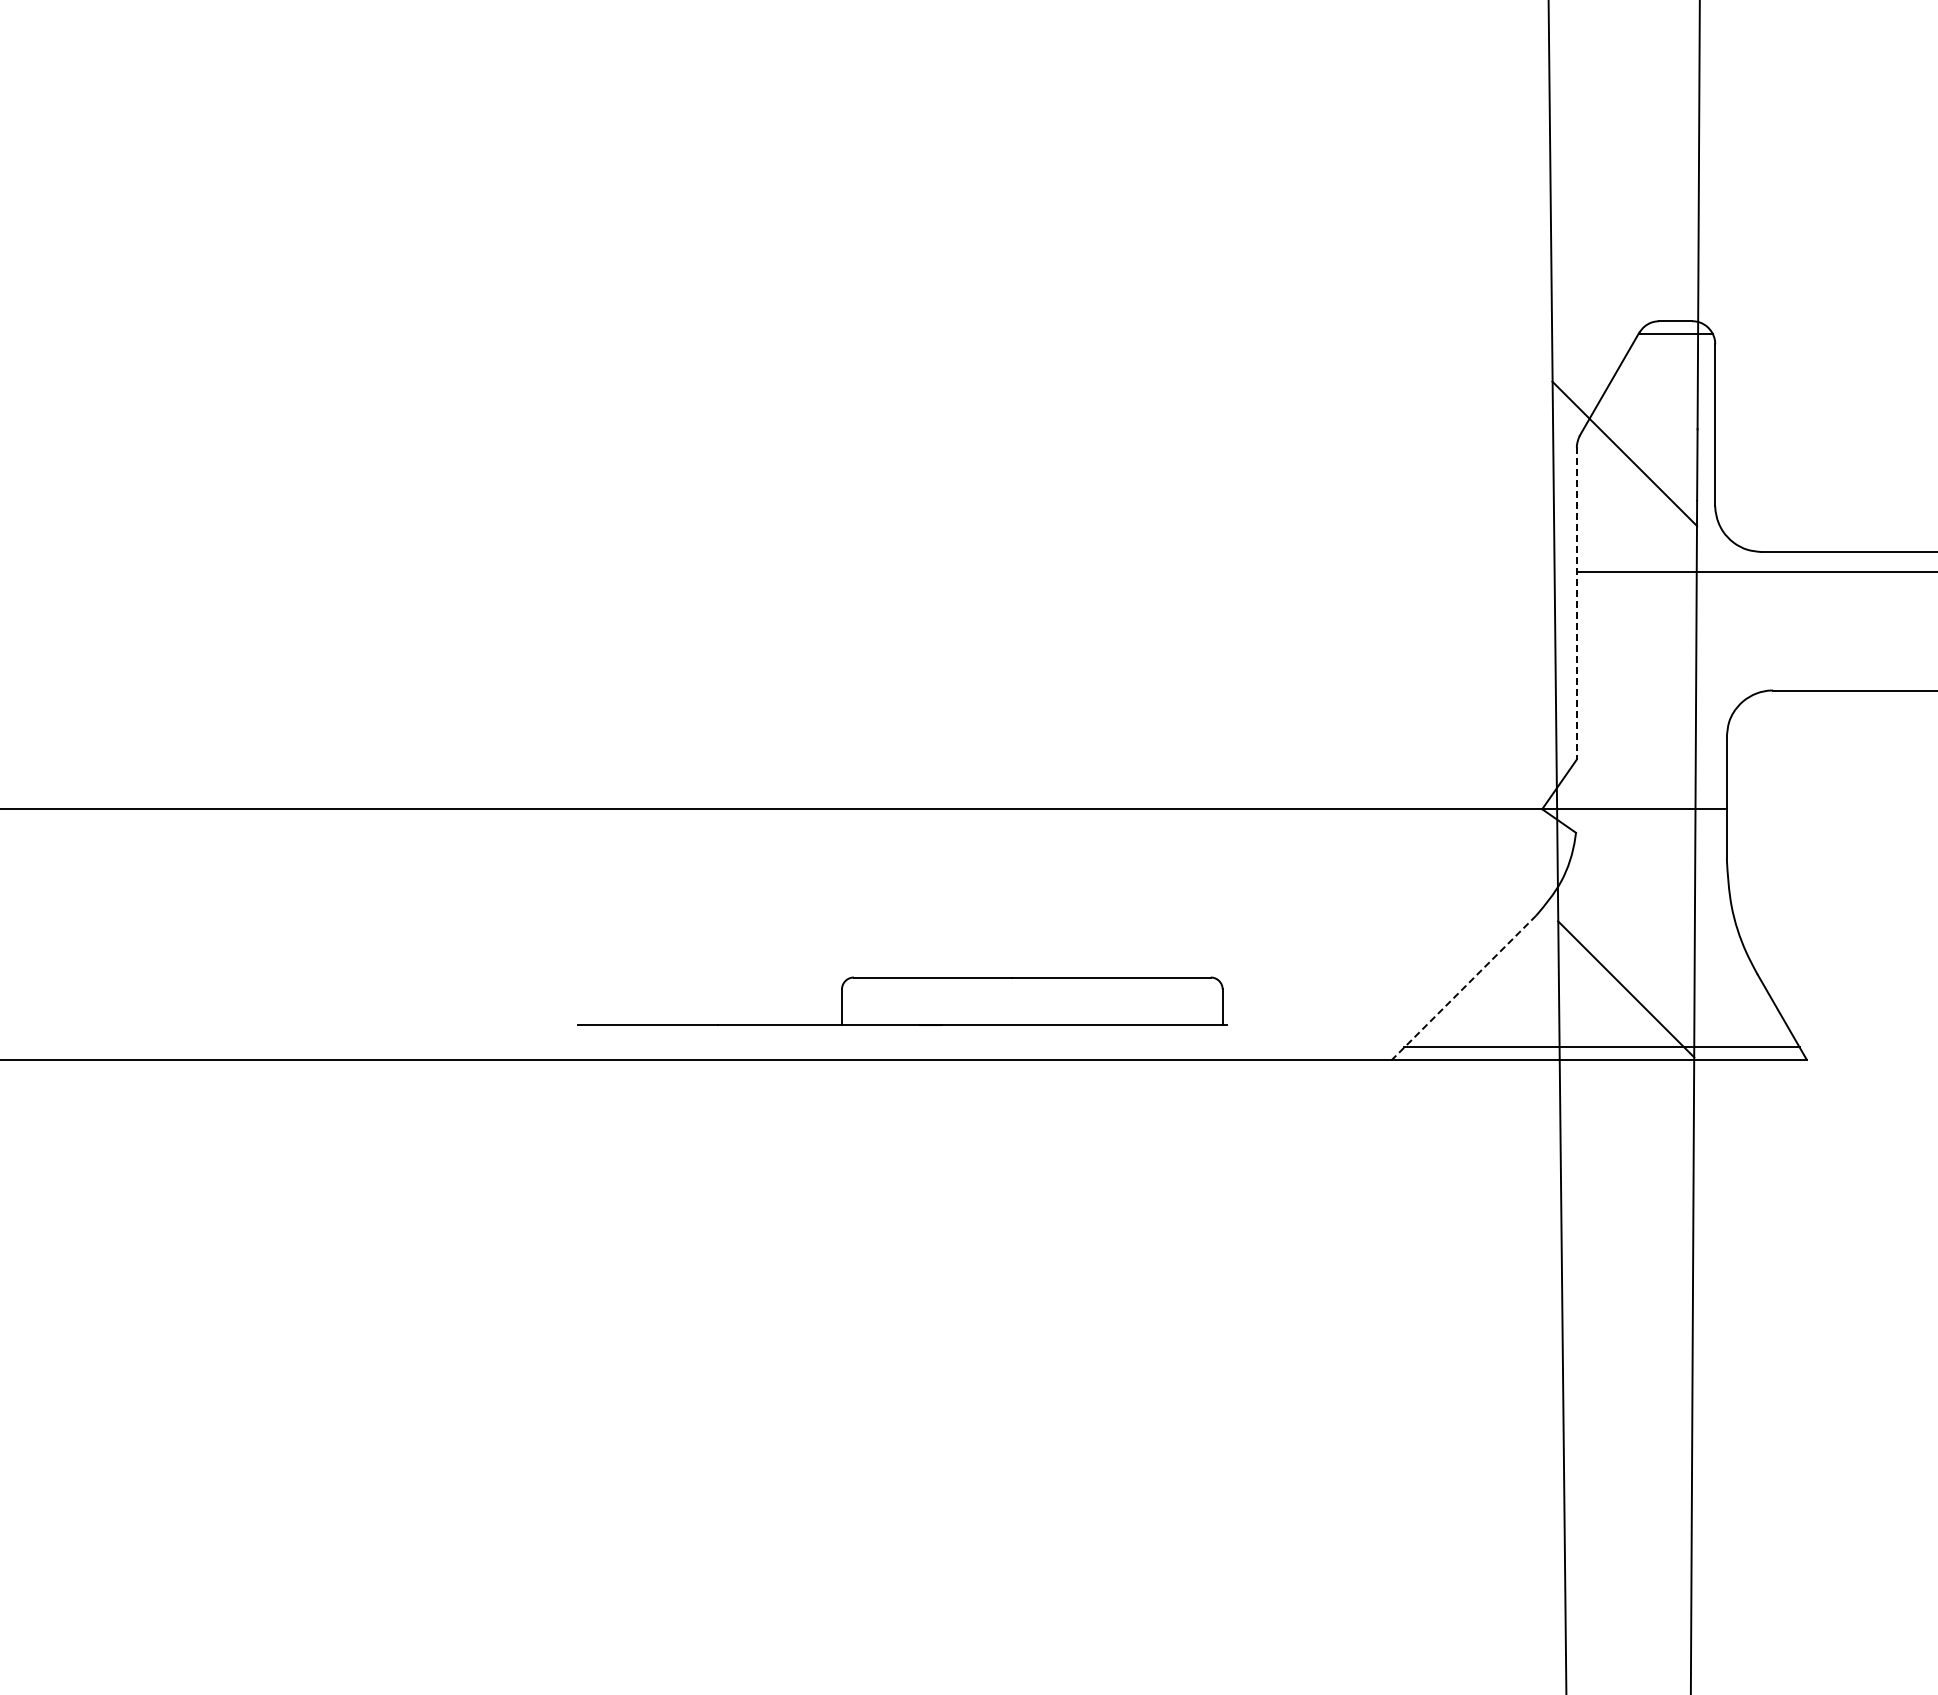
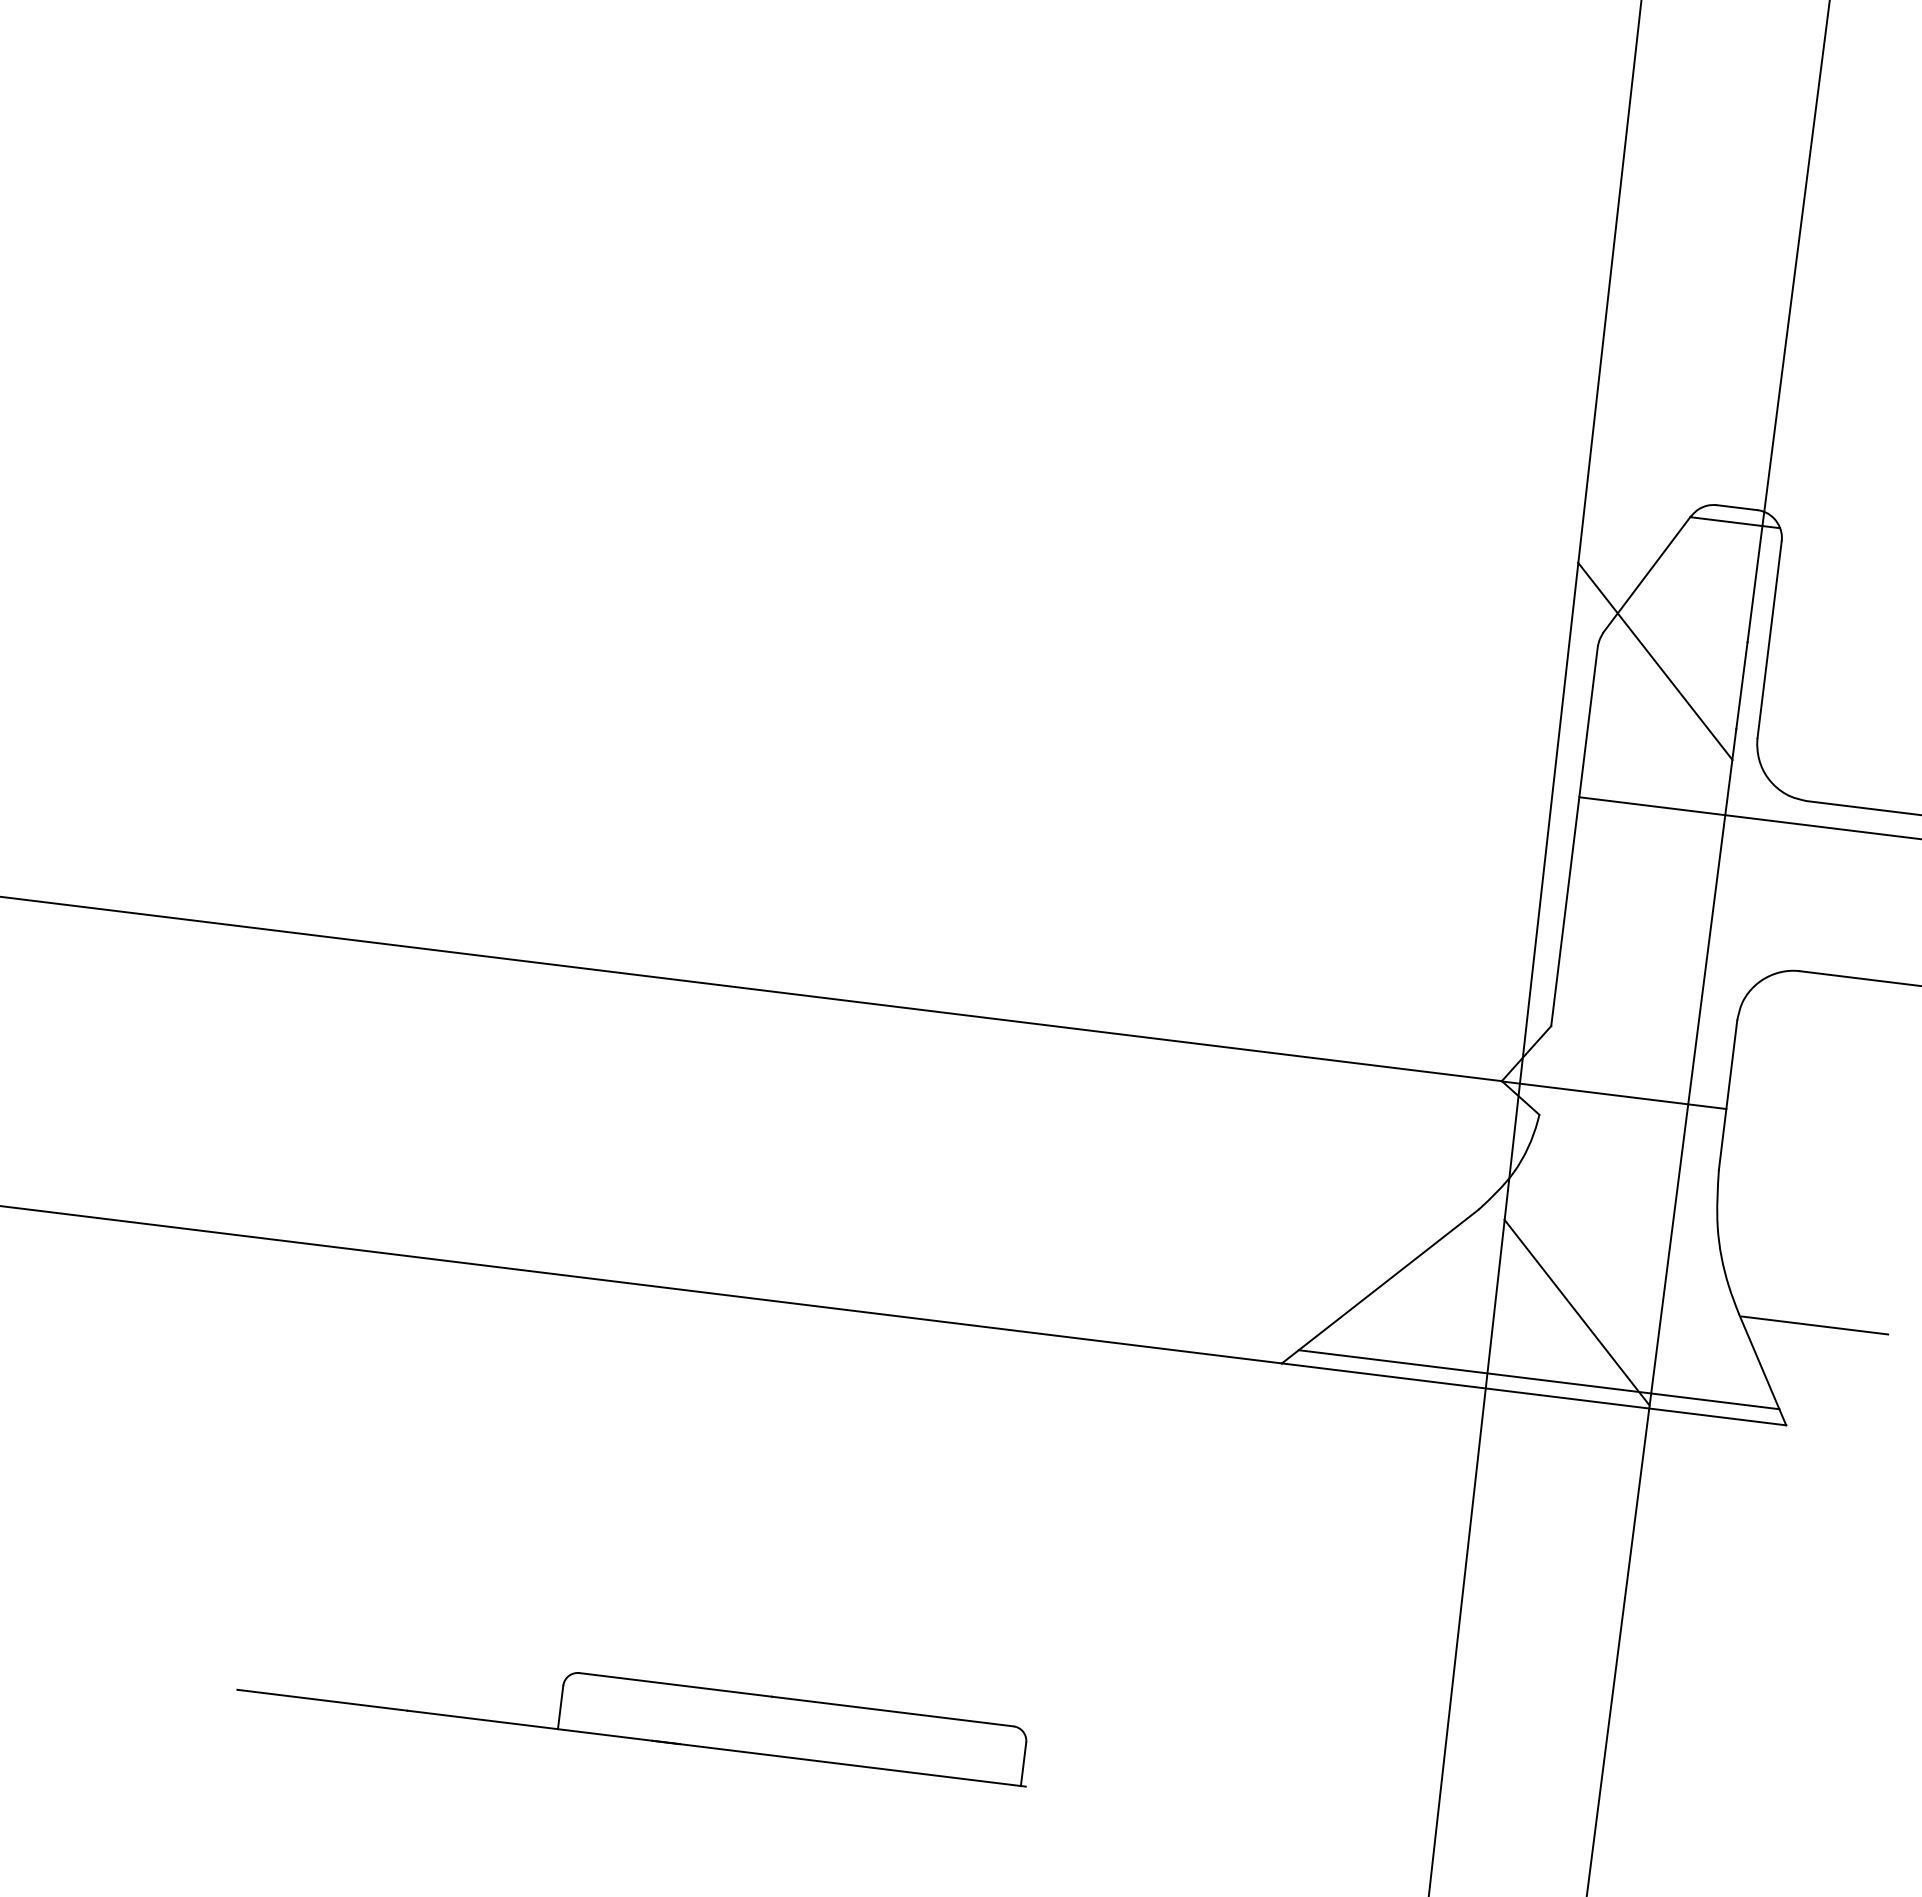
line: (1576, 604) -> (1574, 837), dashed -> solid
line: (1820, 976) -> (1815, 1326), added
line: (1464, 987) -> (1380, 1286), dashed -> solid
part: (902, 1000) -> (635, 1708), moved

